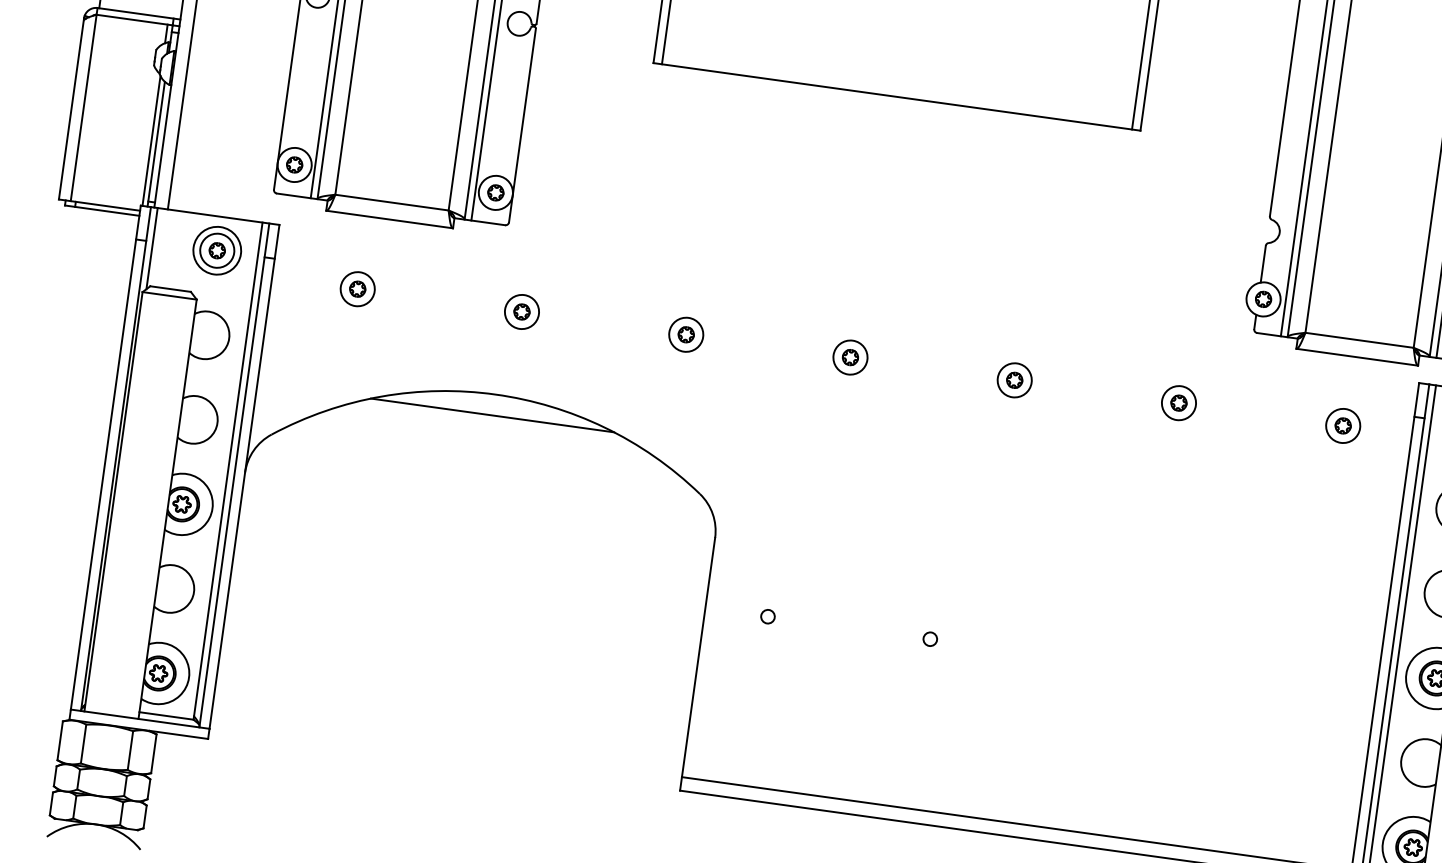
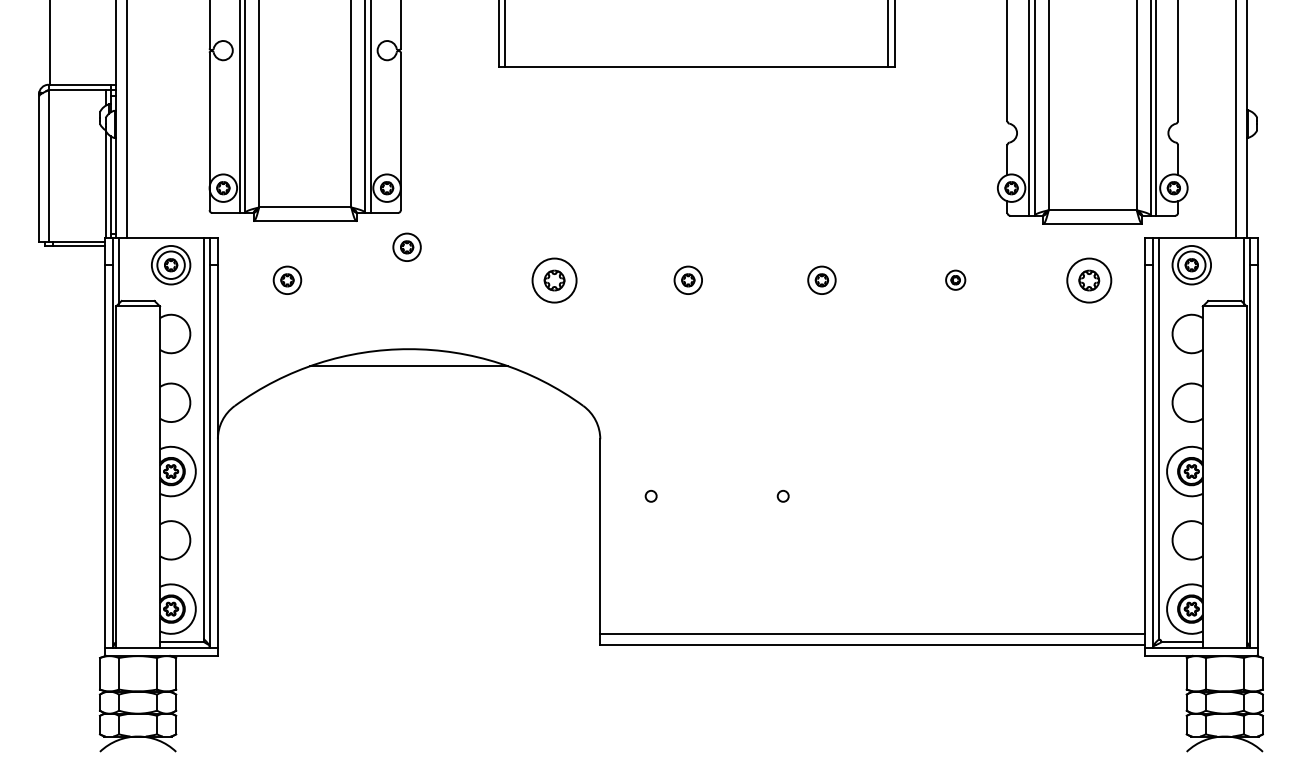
part: (521, 310) -> (406, 246), moved
part: (686, 333) -> (554, 279), size x1.6
part: (1179, 402) -> (955, 279), size x0.7
part: (1342, 424) -> (1088, 279), size x1.6

